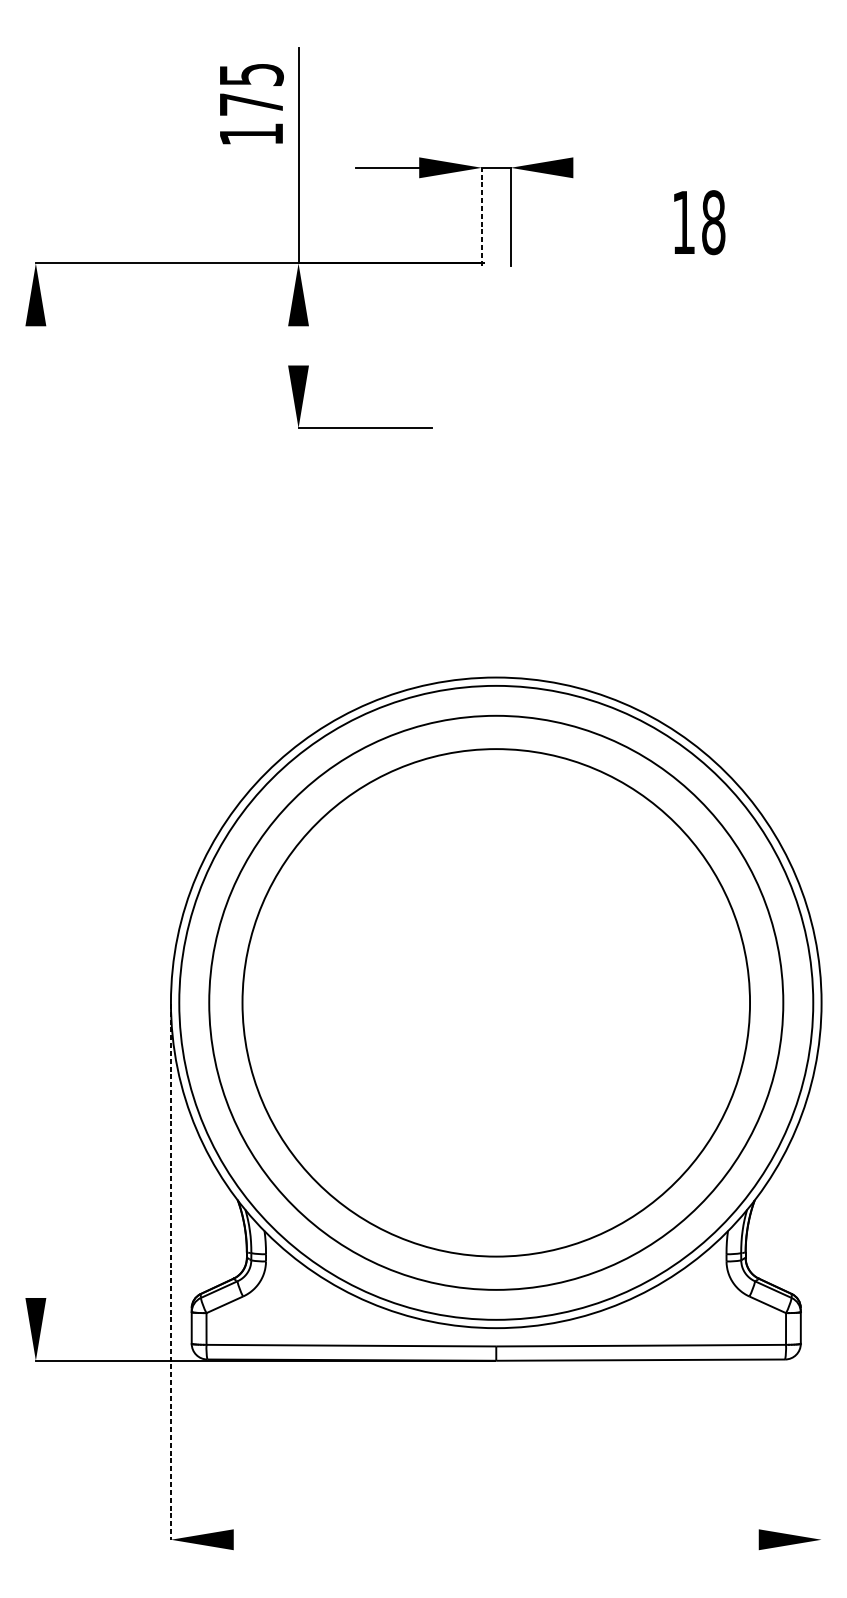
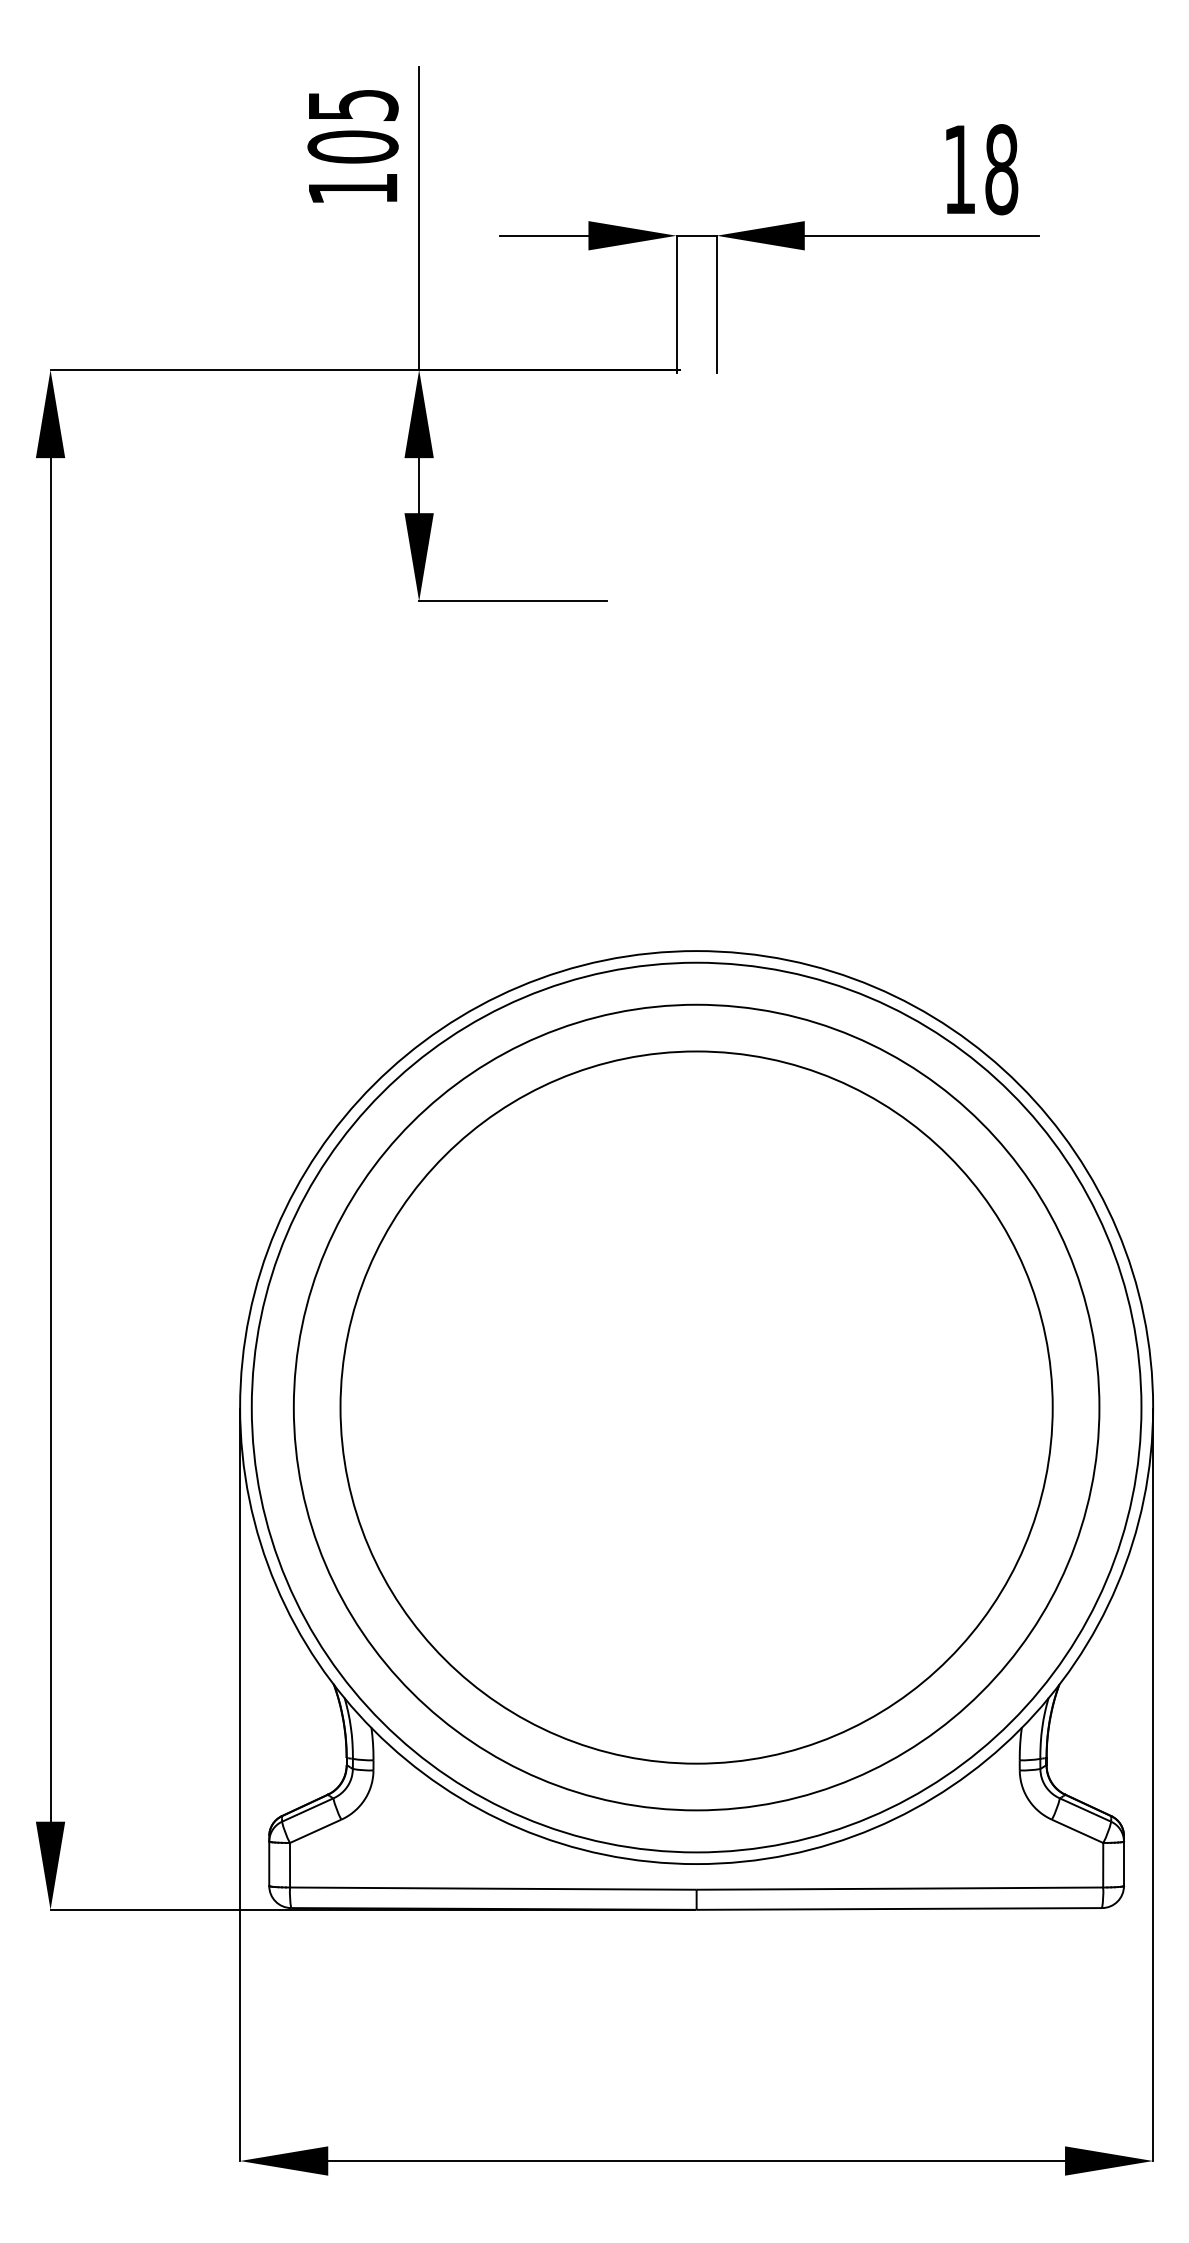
text: (251, 104) -> (352, 146), 175 -> 105
line: (656, 167) -> (921, 235), added
line: (481, 216) -> (676, 304), dashed -> solid
text: (699, 222) -> (982, 169), moved
line: (298, 345) -> (419, 485), added
line: (35, 811) -> (50, 1139), added
line: (821, 1271) -> (1153, 1784), added
line: (171, 1272) -> (240, 1785), dashed -> solid
line: (496, 1540) -> (696, 2161), added

